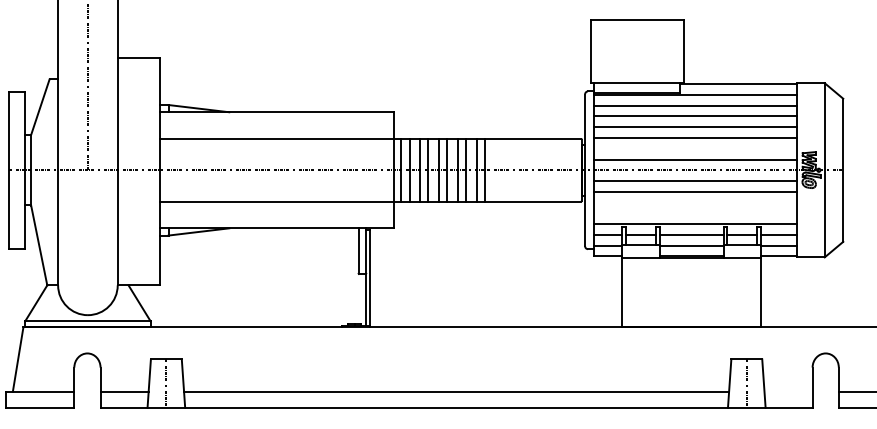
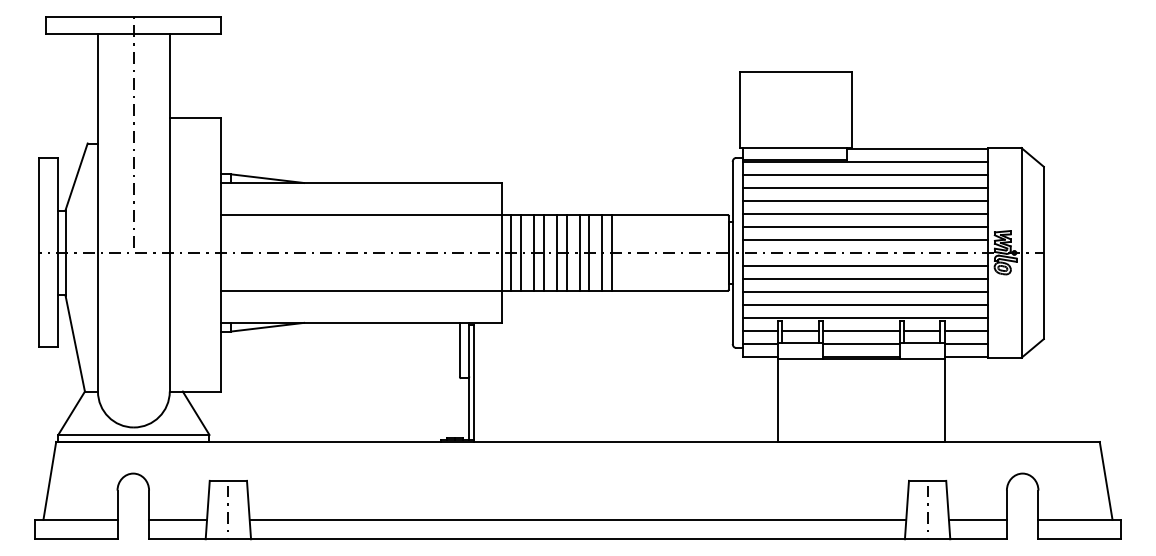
line: (695, 149) -> (865, 227), added
line: (695, 202) -> (865, 291), added
line: (695, 213) -> (865, 304), added
line: (788, 391) -> (977, 519), added

